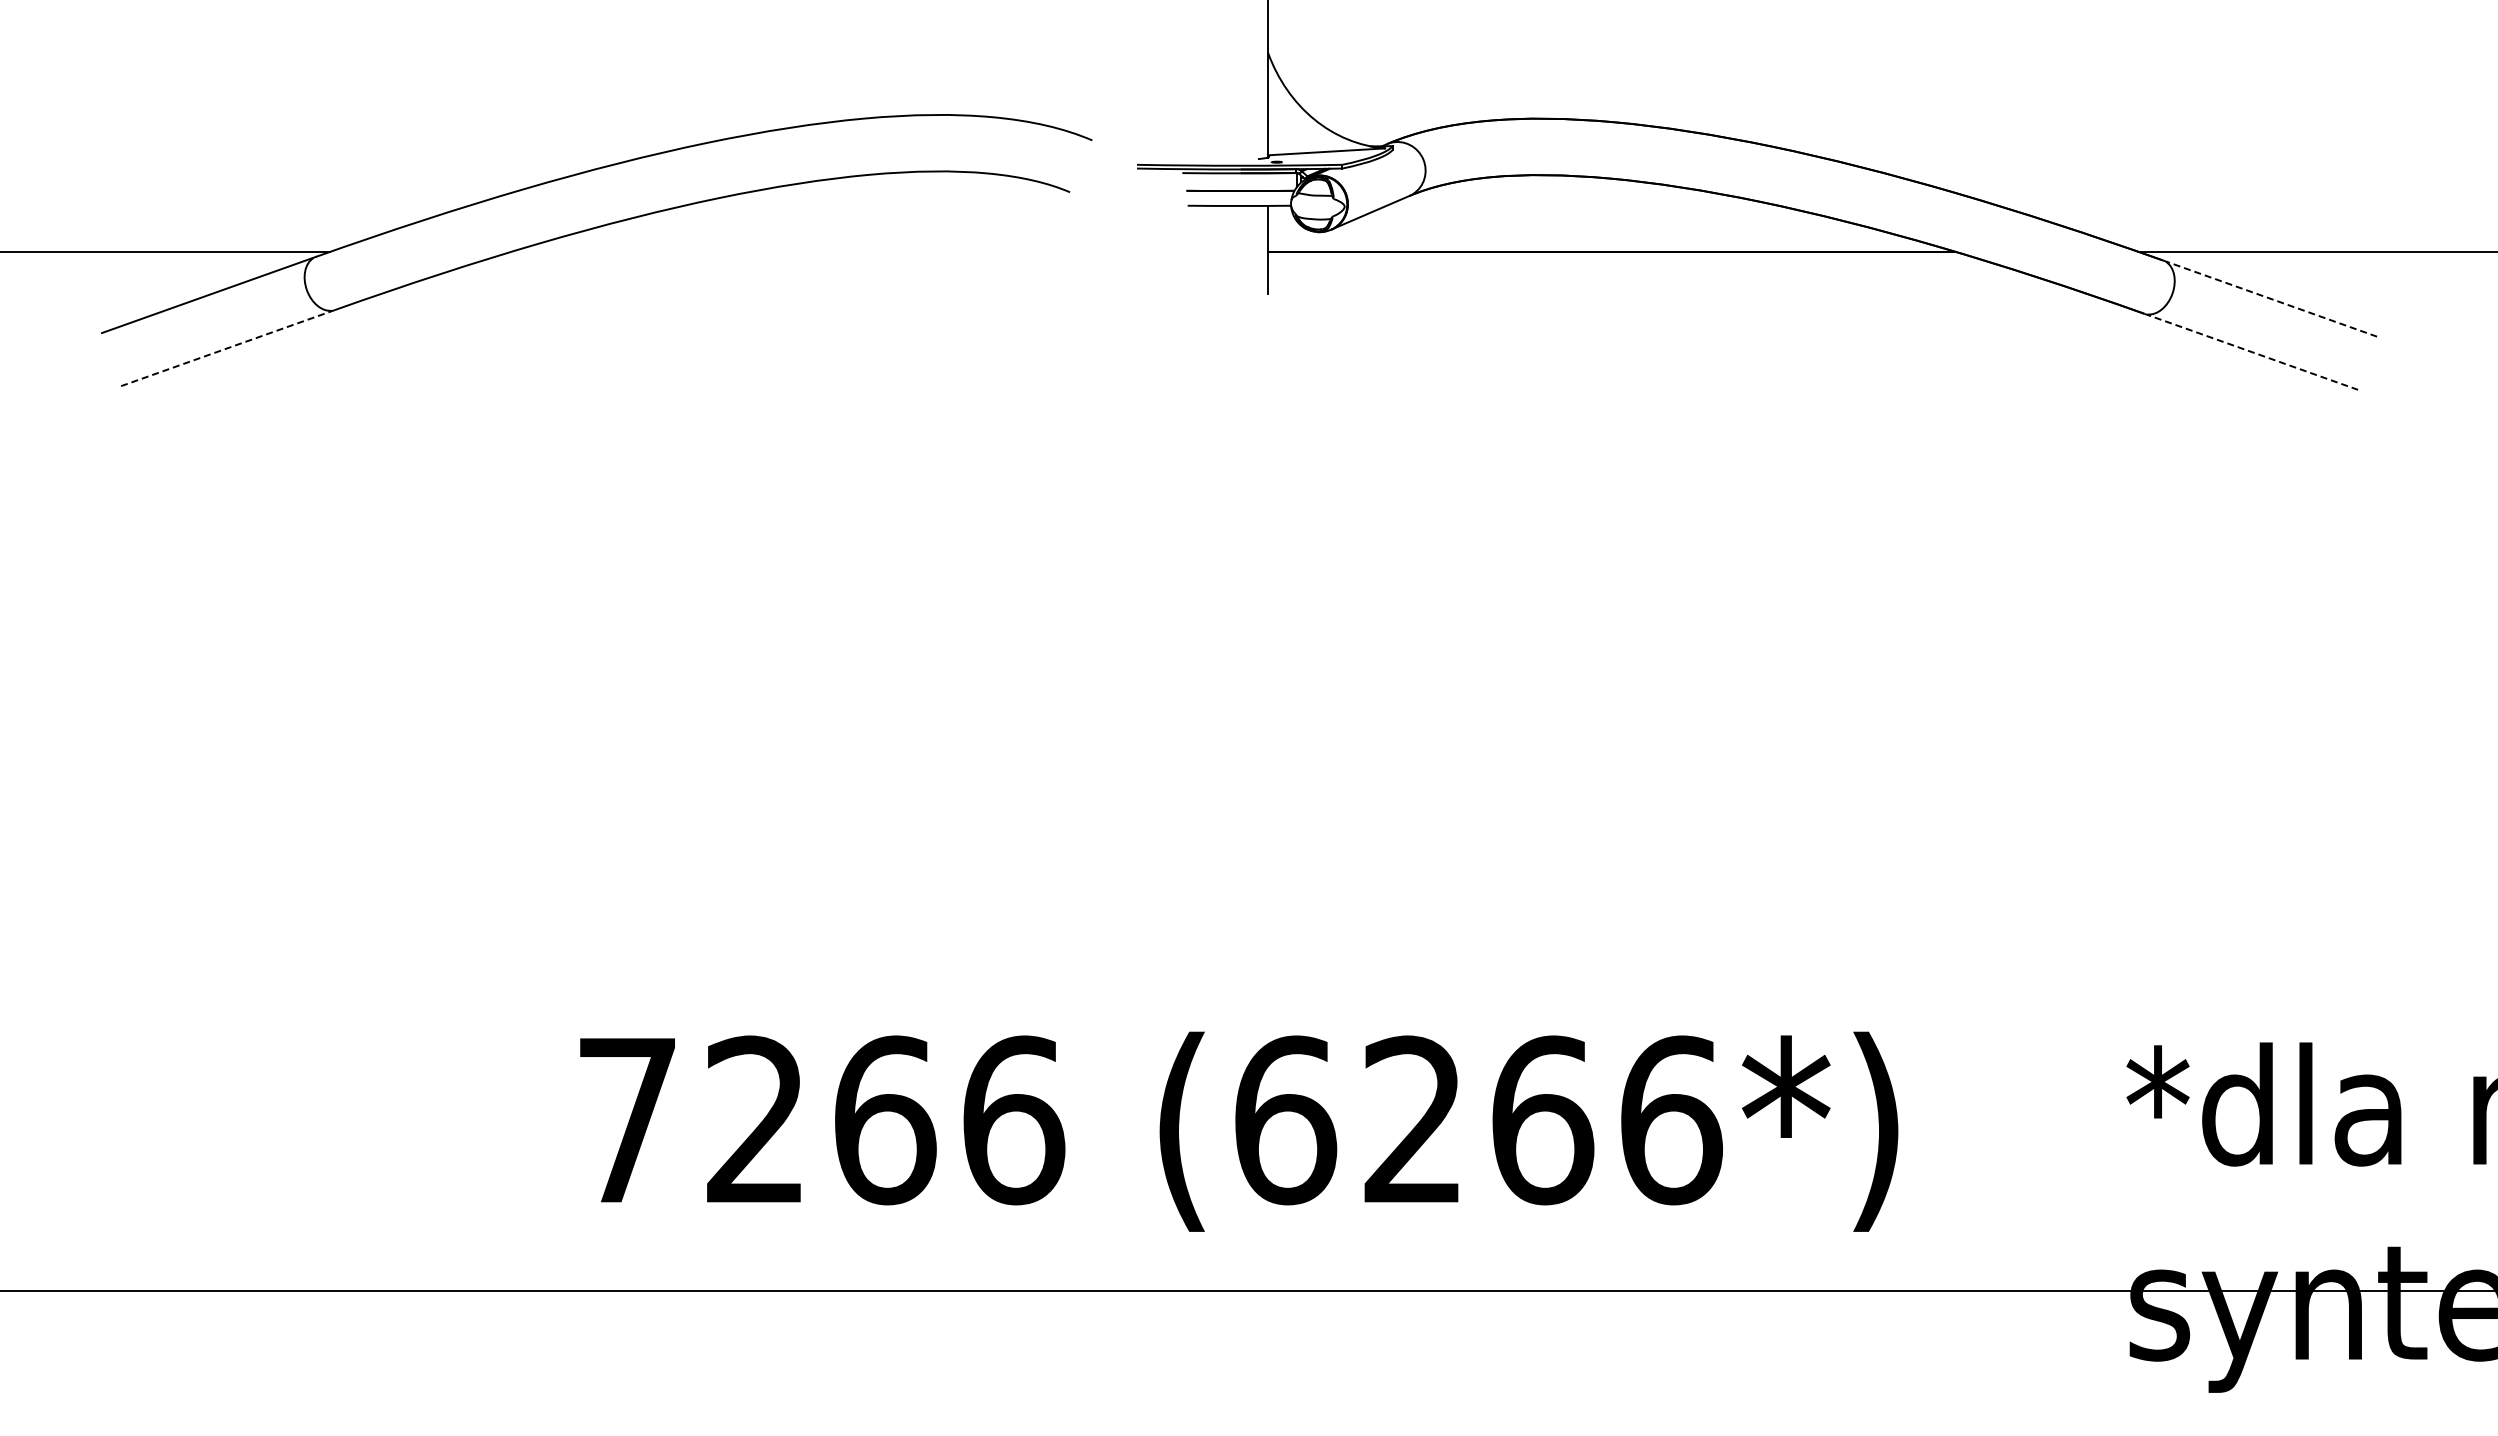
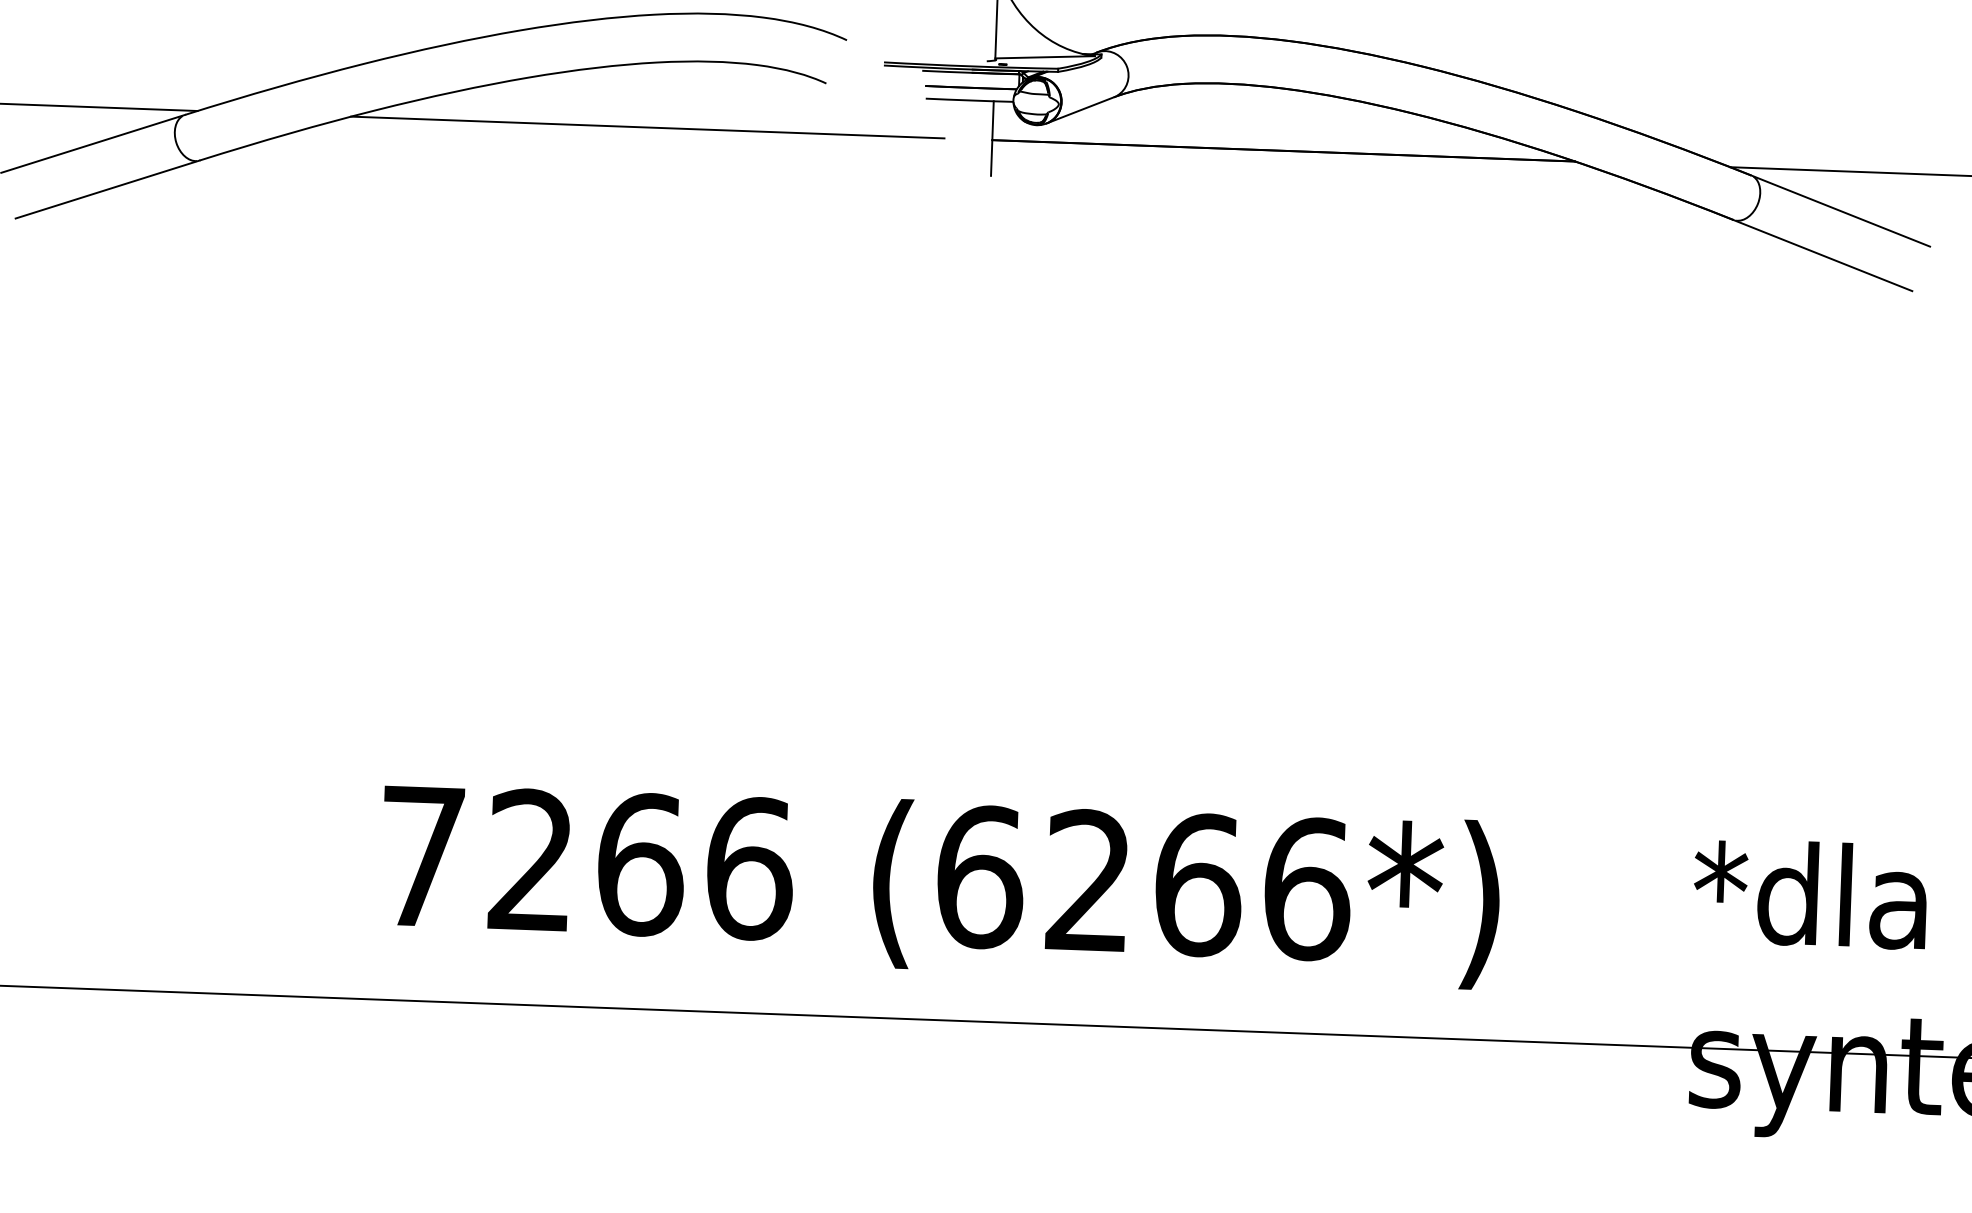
line: (861, 251) -> (647, 127), added
line: (2270, 298) -> (1840, 210), dashed -> solid
line: (227, 348) -> (107, 189), dashed -> solid
line: (2251, 352) -> (1823, 256), dashed -> solid

